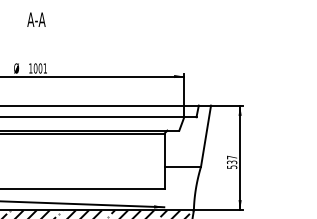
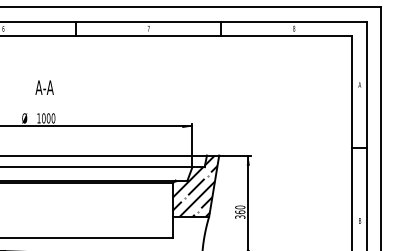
text: (36, 19) -> (44, 87), moved
text: (45, 68) -> (53, 118), 1001 -> 1000
hatch: (186, 135) -> (194, 185), added
text: (232, 161) -> (240, 211), 537 -> 360

